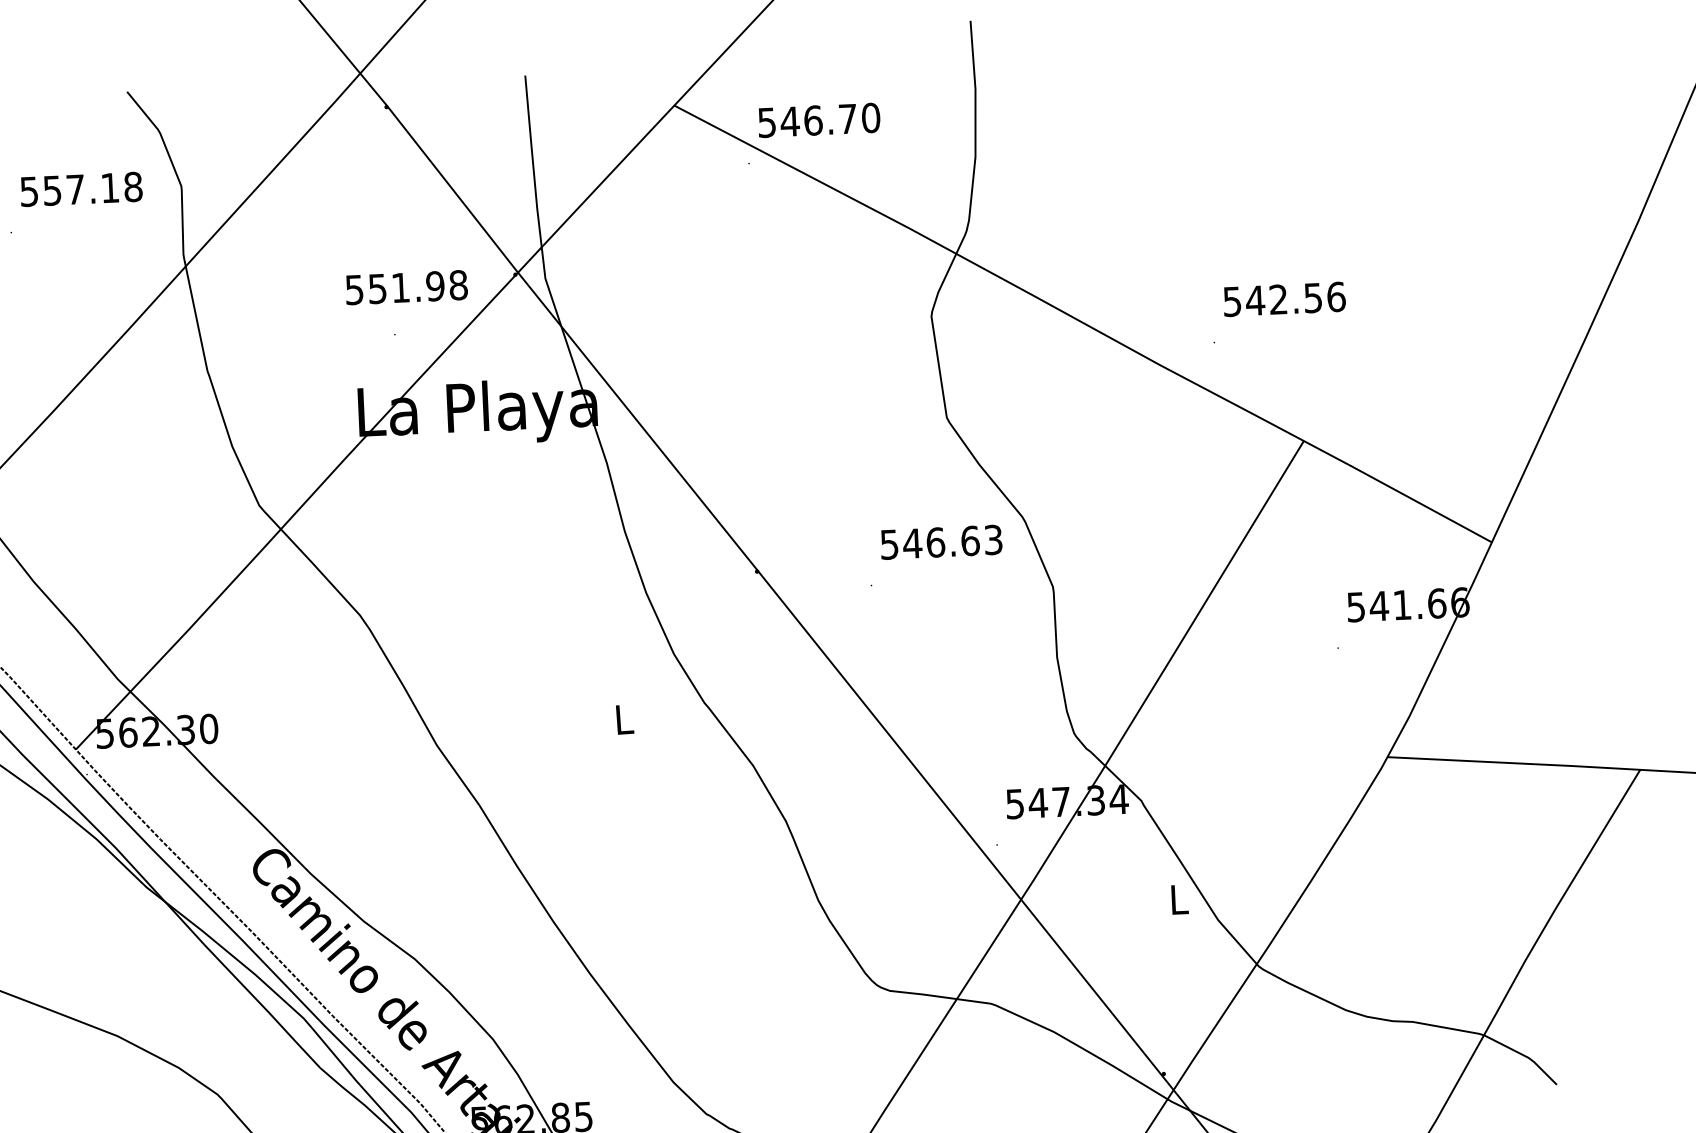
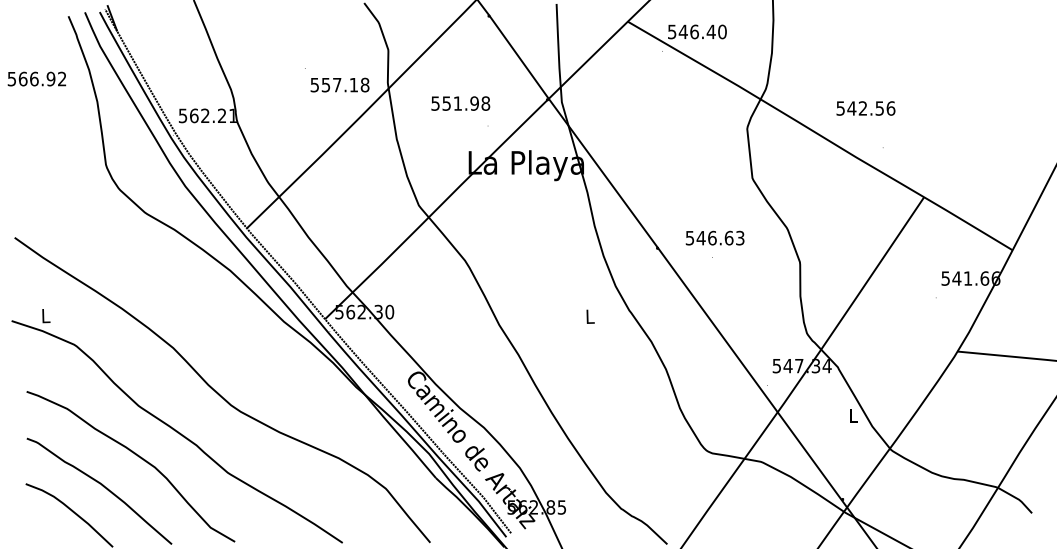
text: (846, 118) -> (710, 31), 546.70 -> 546.40
text: (80, 188) -> (339, 84), moved
text: (406, 287) -> (460, 103), moved
text: (1283, 299) -> (865, 108), moved
text: (940, 540) -> (714, 237), moved

